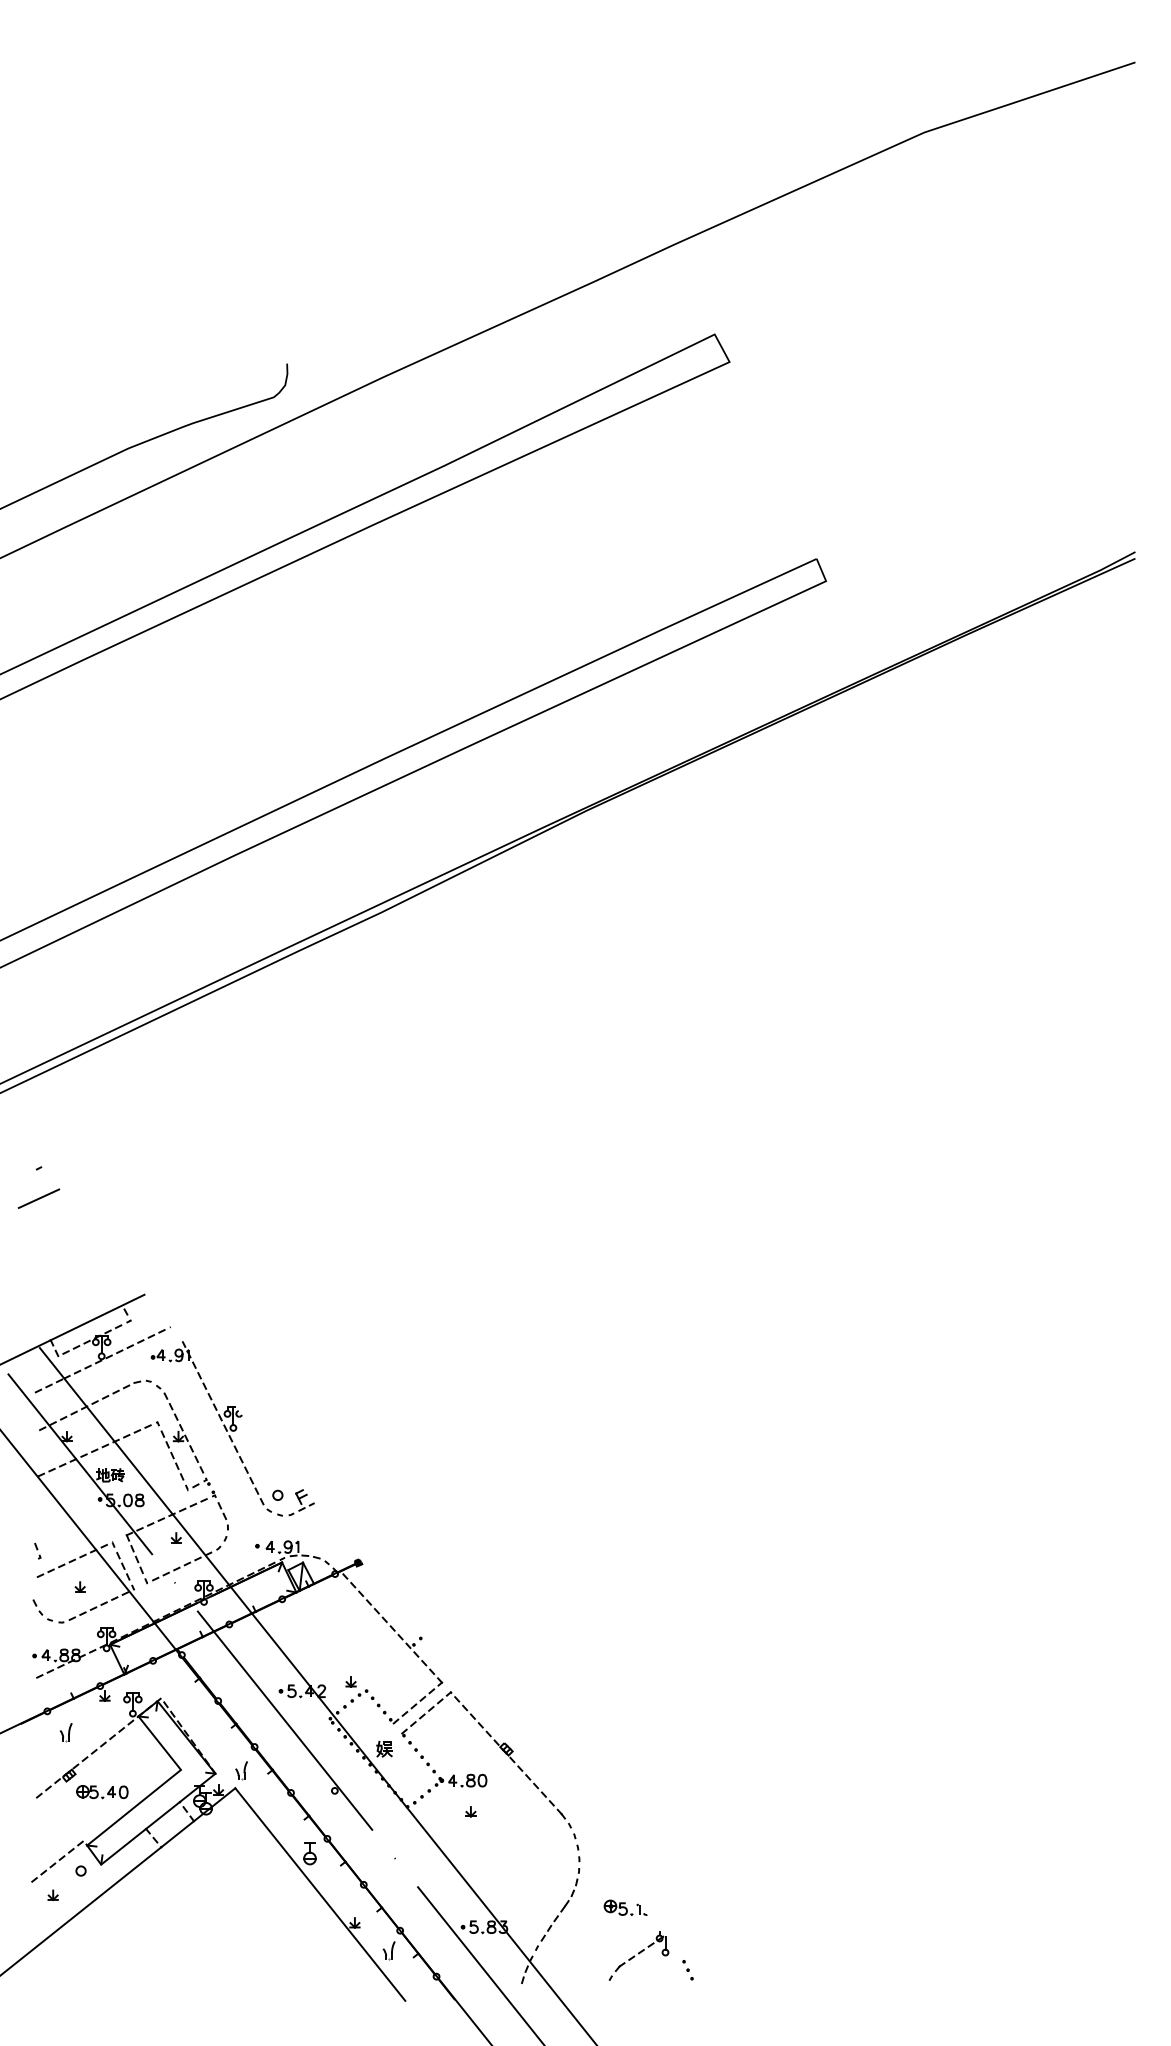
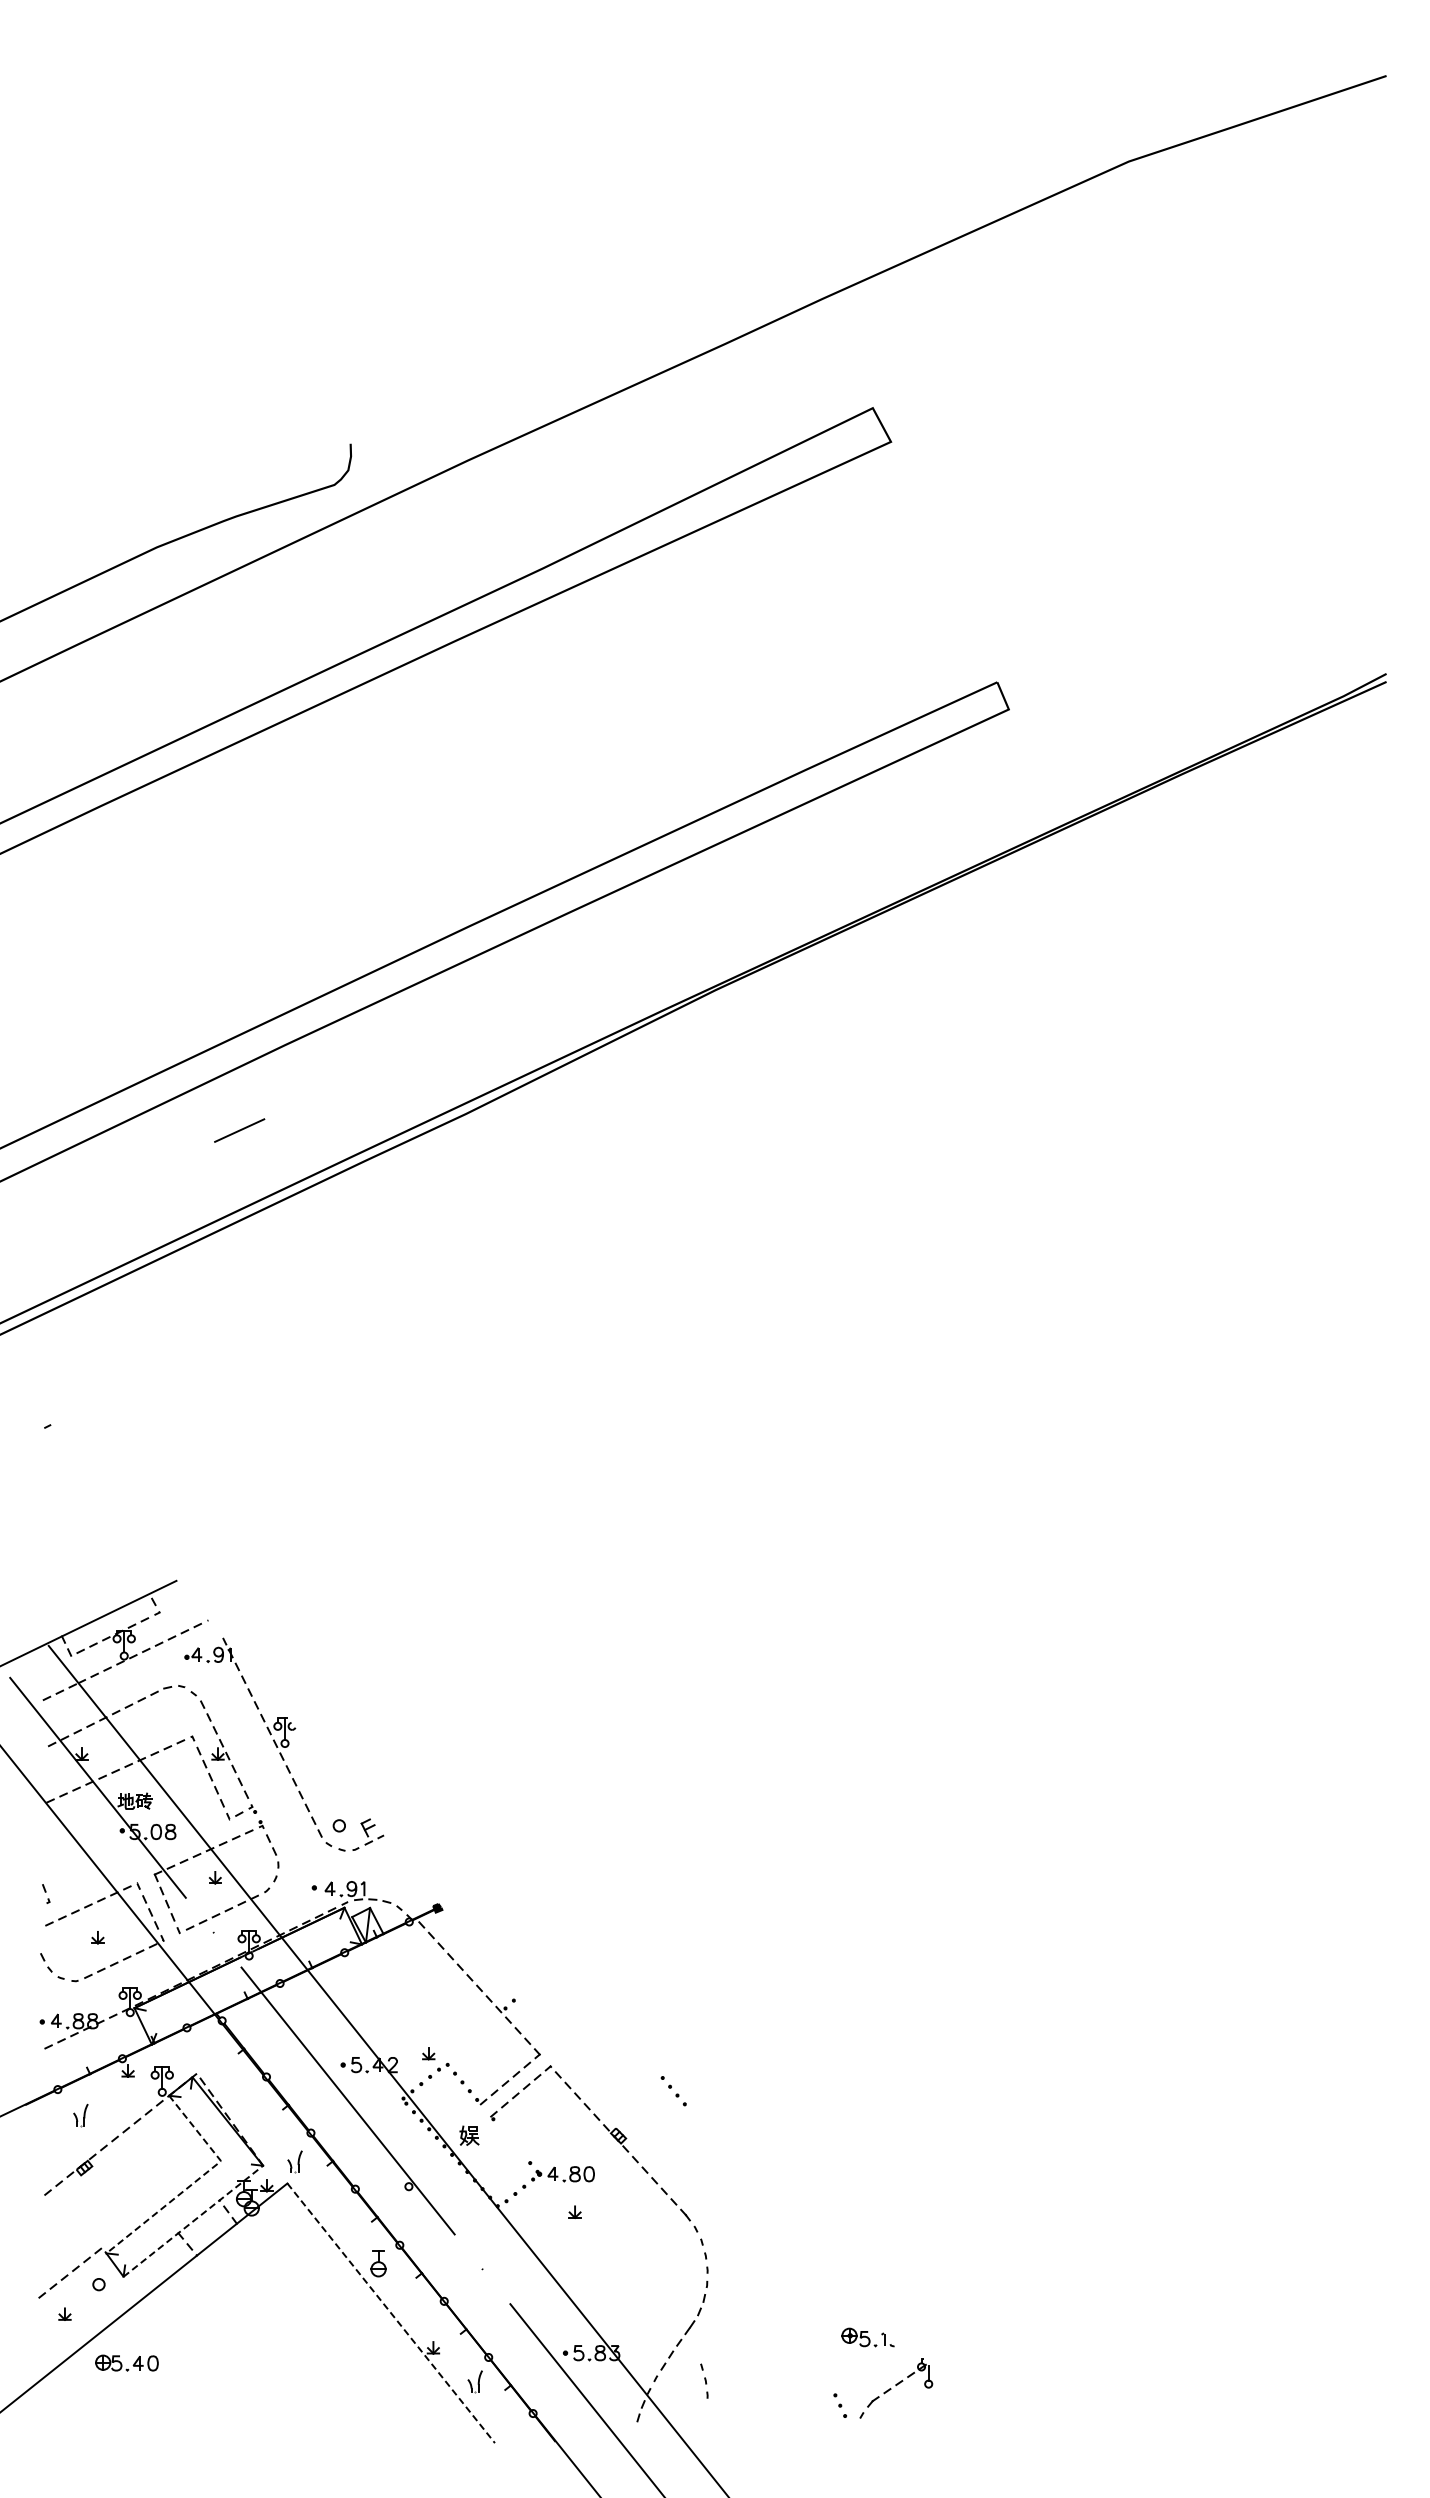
line: (38, 1198) -> (239, 1130), moved
part: (418, 1753) -> (673, 2091), moved
line: (160, 1786) -> (196, 2181), solid -> dashed
part: (101, 1791) -> (126, 2362), moved
line: (158, 1818) -> (193, 2220), solid -> dashed
line: (320, 1894) -> (391, 2313), solid -> dashed
part: (625, 1907) -> (867, 2337), moved
part: (576, 1949) -> (704, 2380), added
part: (639, 1956) -> (896, 2388), moved

